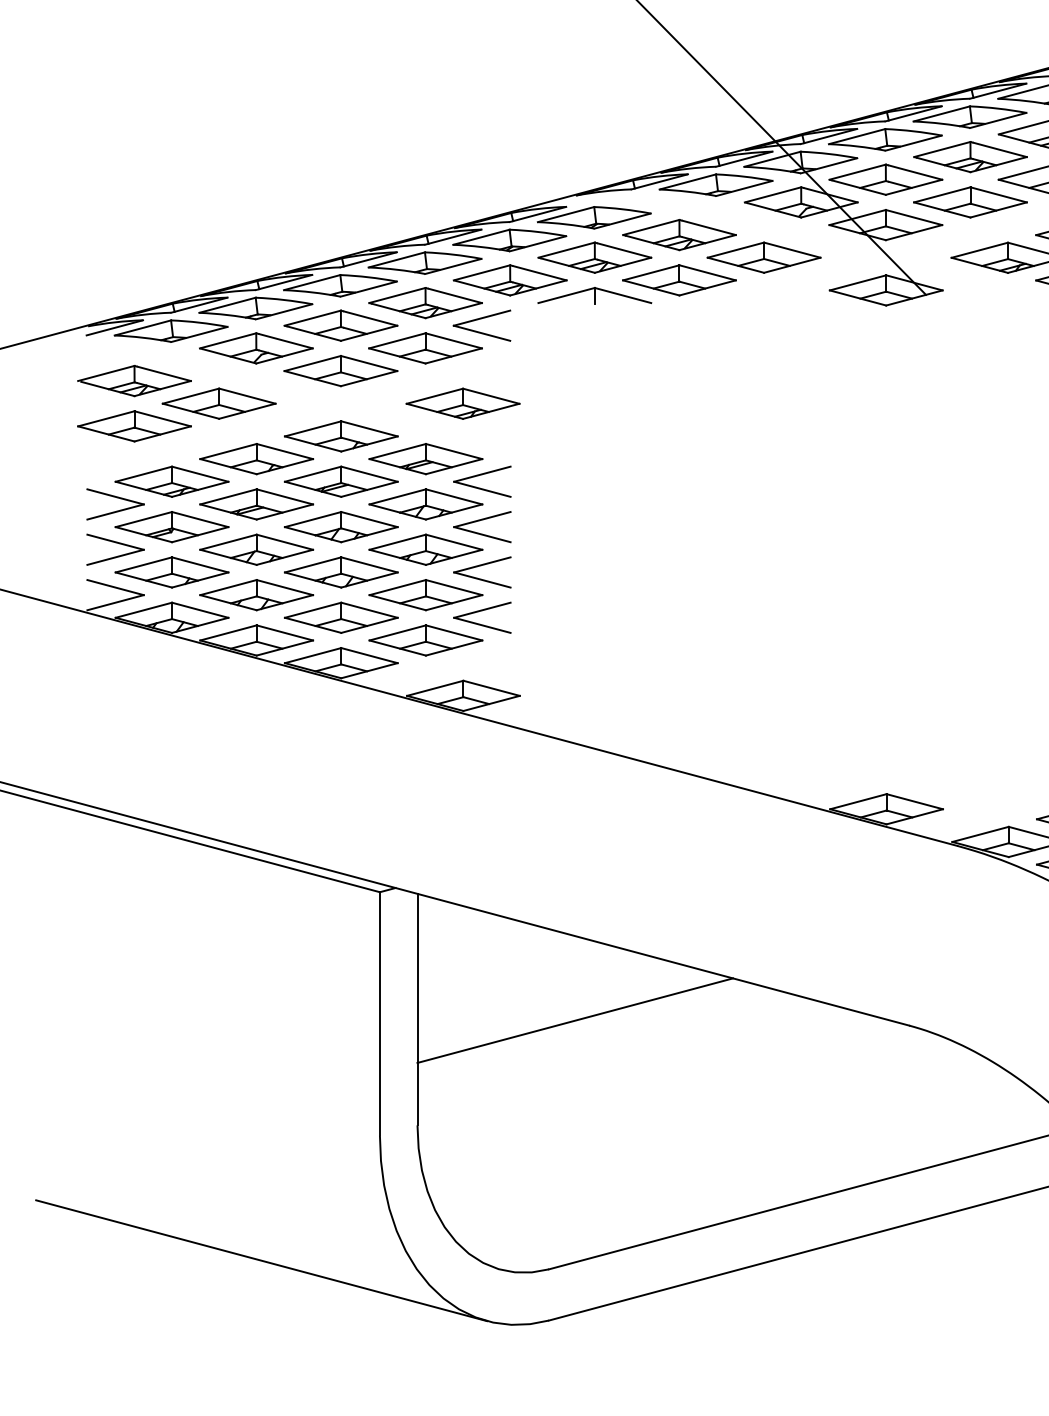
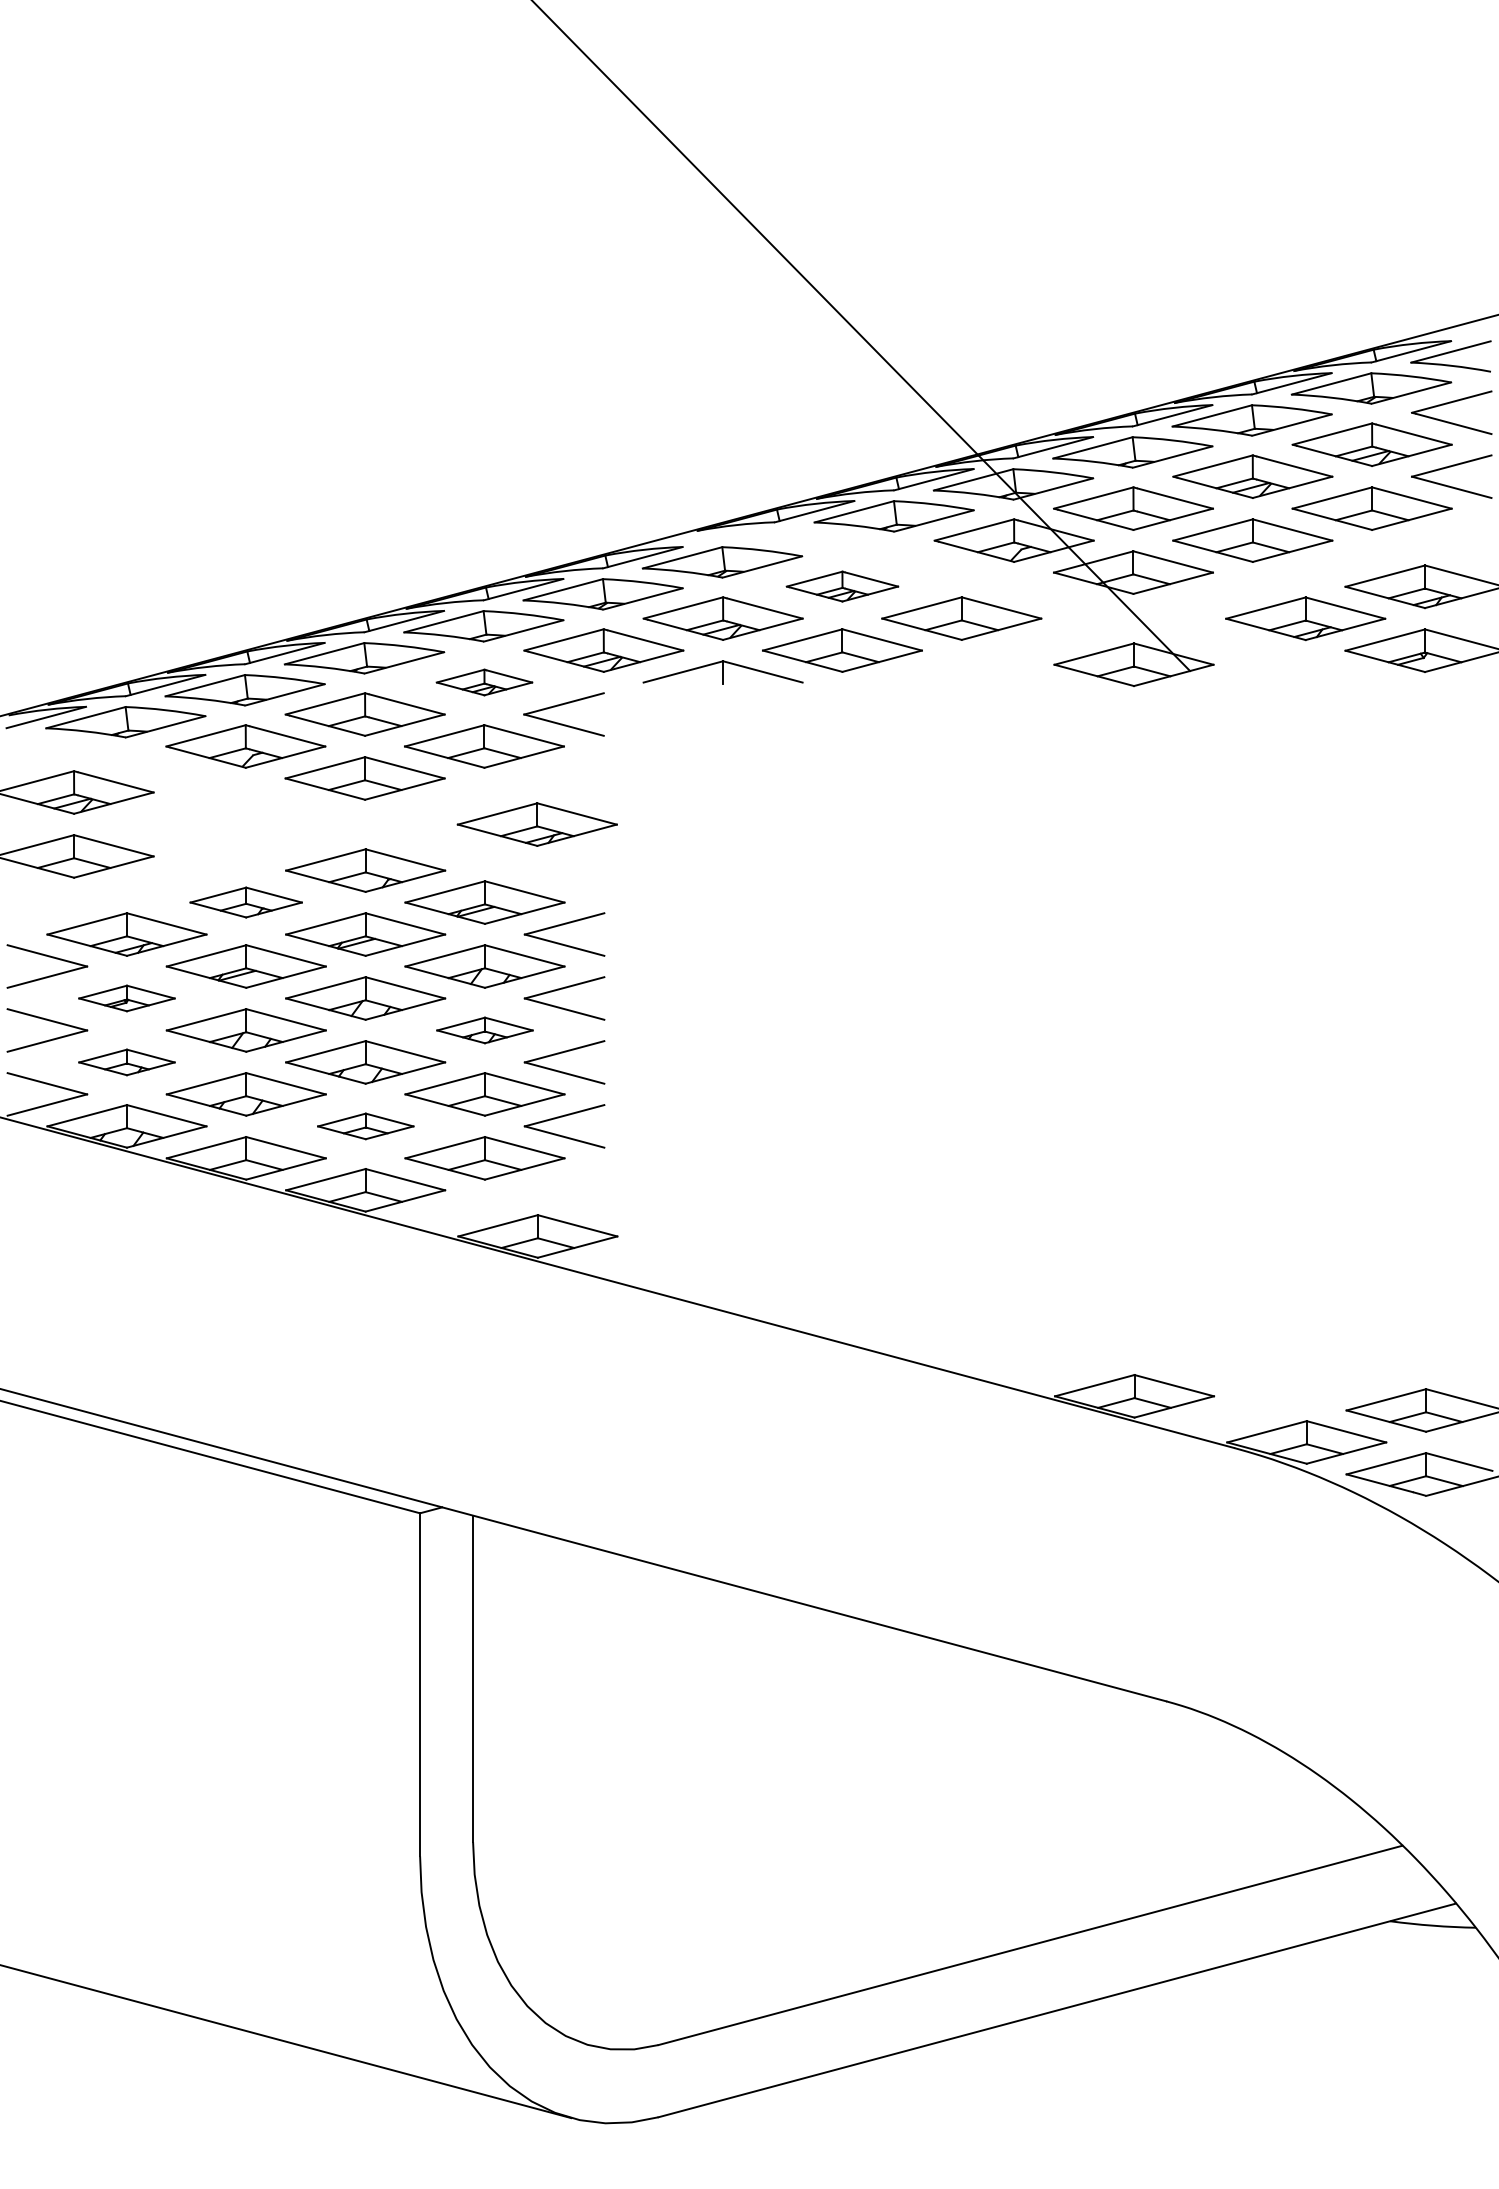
part: (679, 234) -> (842, 586), size x0.7
part: (425, 303) -> (484, 682), size x0.6
part: (219, 403) -> (193, 824), removed
part: (256, 459) -> (245, 902), size x0.7
part: (171, 527) -> (126, 998), size x0.6
part: (425, 549) -> (484, 1030), size x0.6
part: (171, 572) -> (126, 1062), size x0.6
part: (341, 617) -> (365, 1126), size x0.6
line: (575, 1020) -> (695, 1694), removed

